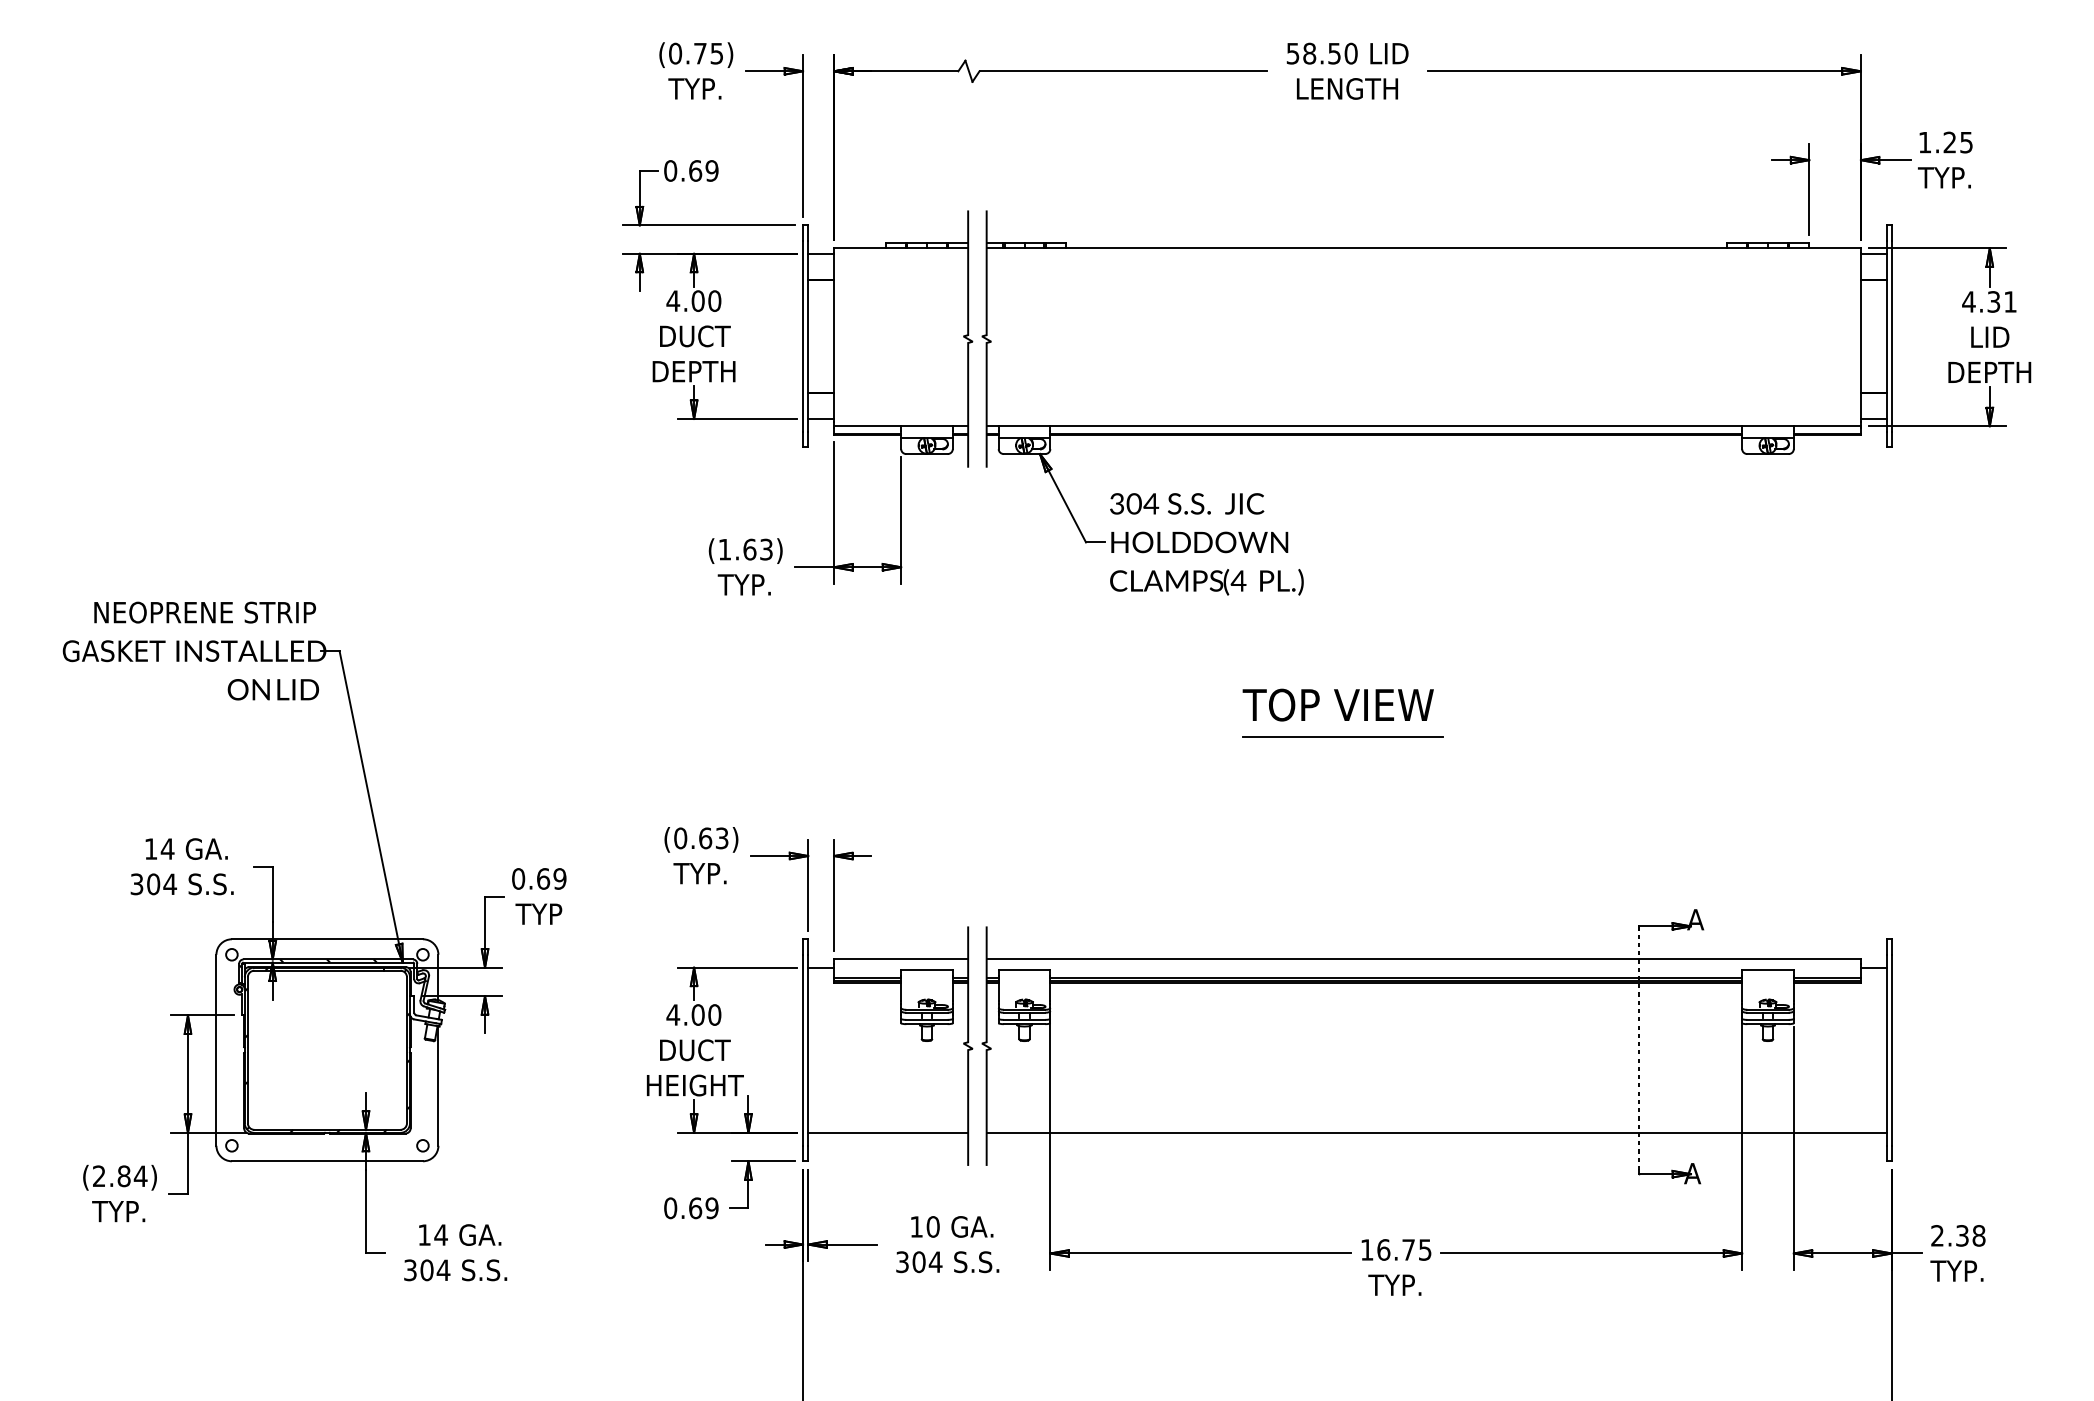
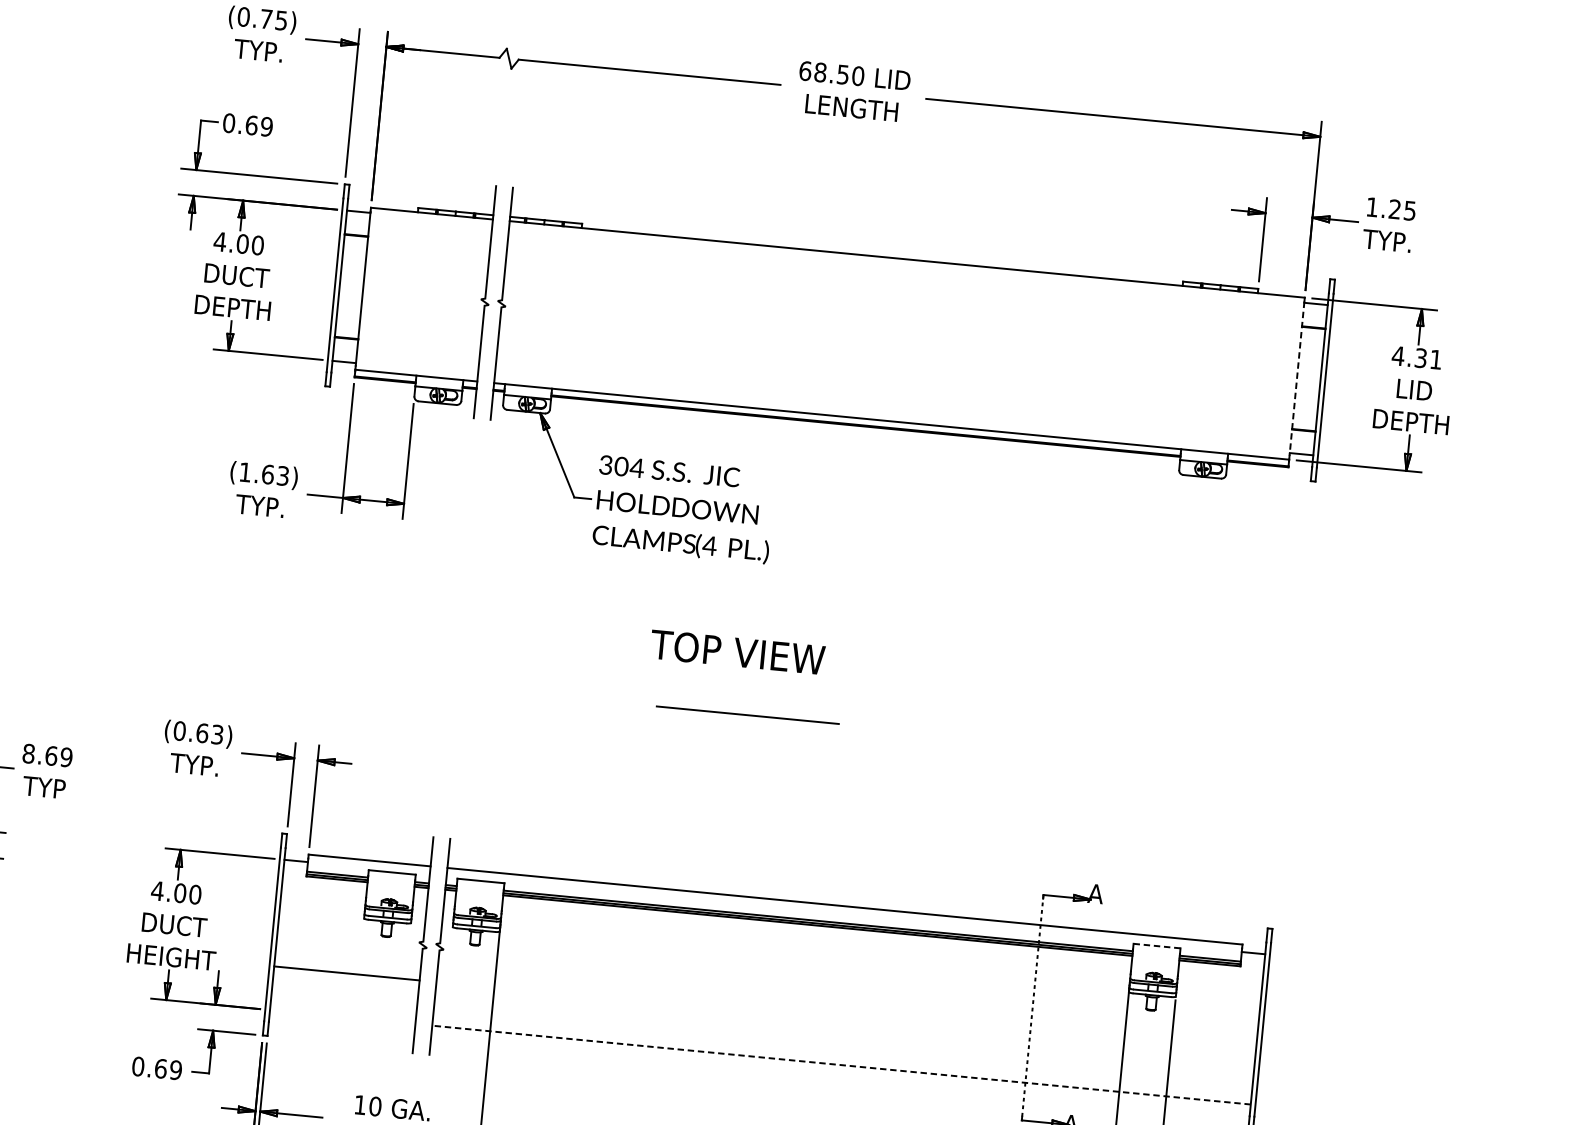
text: (1292, 53) -> (804, 70), 58.50 -> 68.50
line: (1860, 337) -> (1296, 378), solid -> dashed
text: (1337, 704) -> (737, 651), moved
line: (1342, 736) -> (747, 715), moved
text: (518, 878) -> (28, 753), 0.69 -> 8.69
line: (1767, 970) -> (1156, 946), solid -> dashed
line: (888, 1132) -> (347, 973), moved
line: (1436, 1132) -> (841, 1064), solid -> dashed

